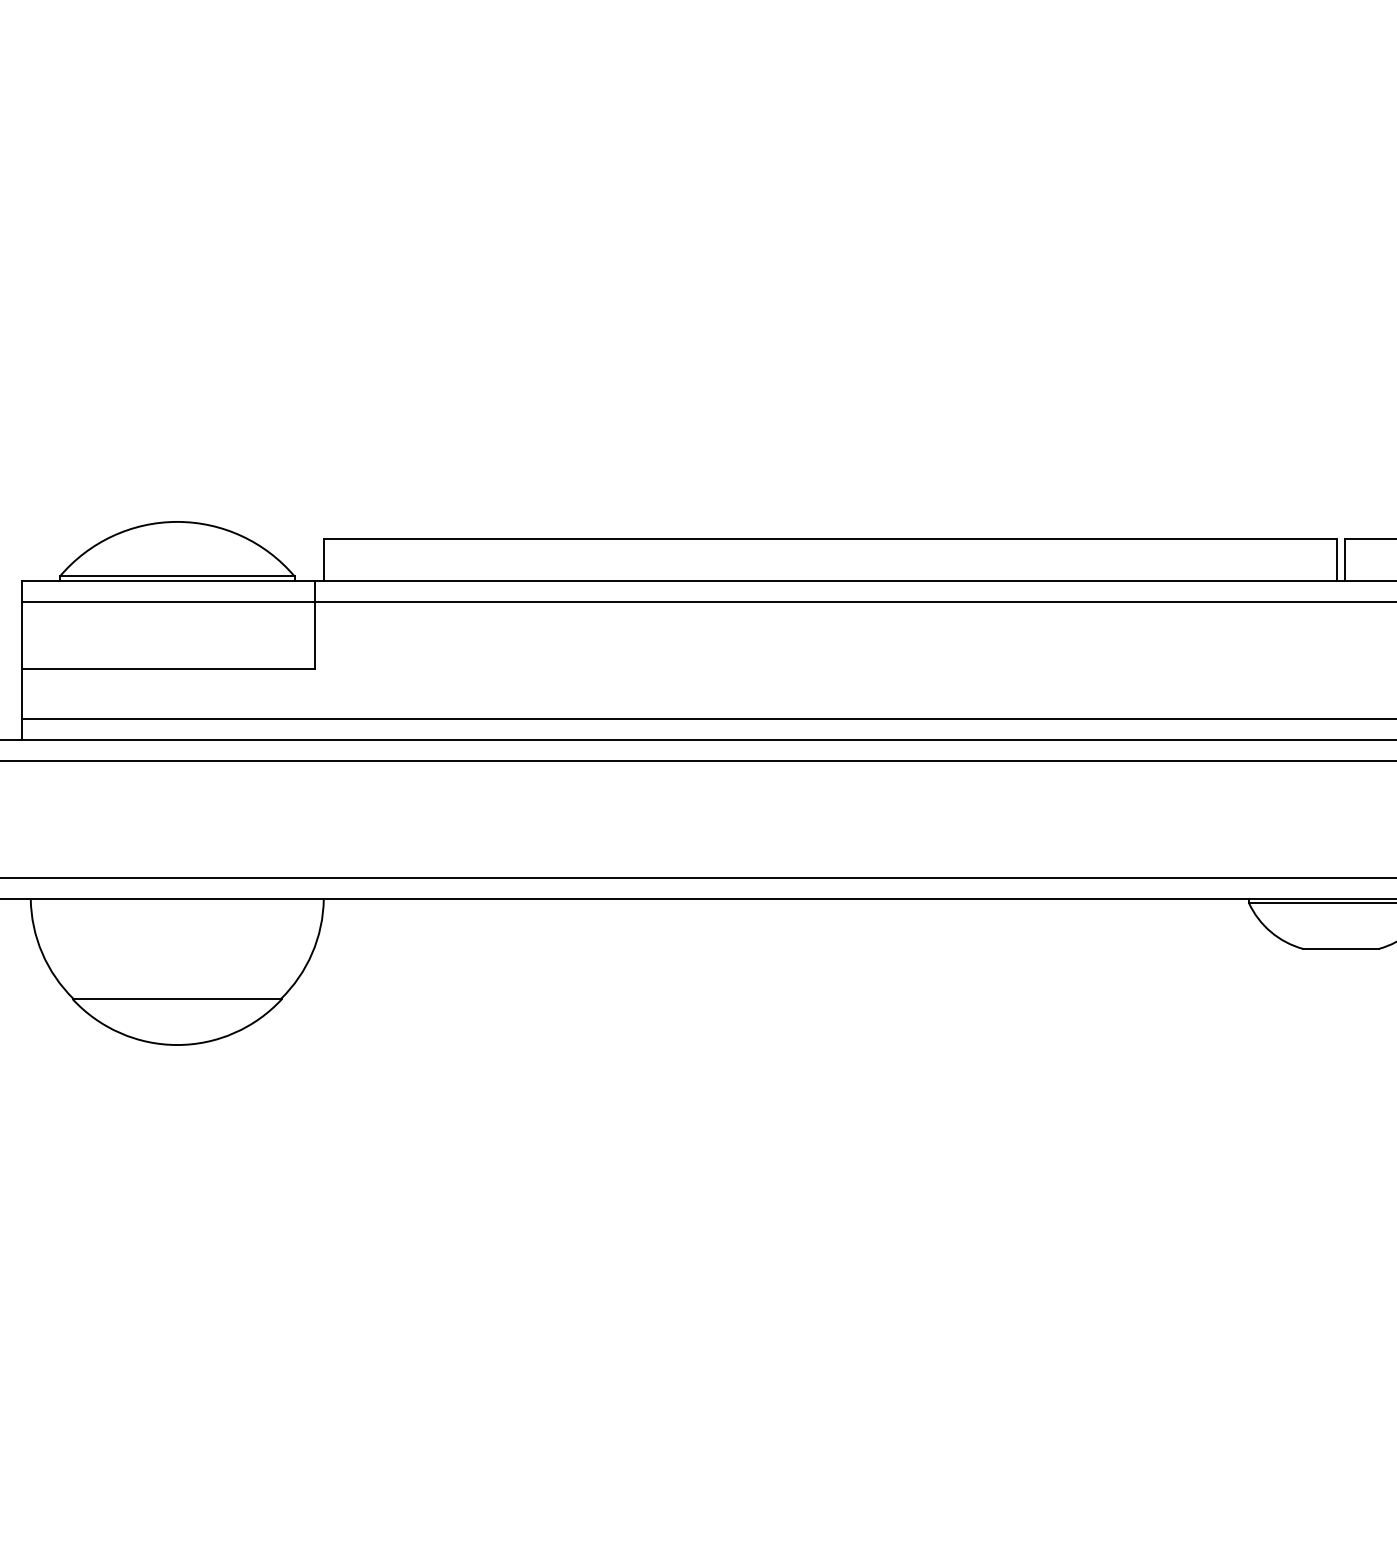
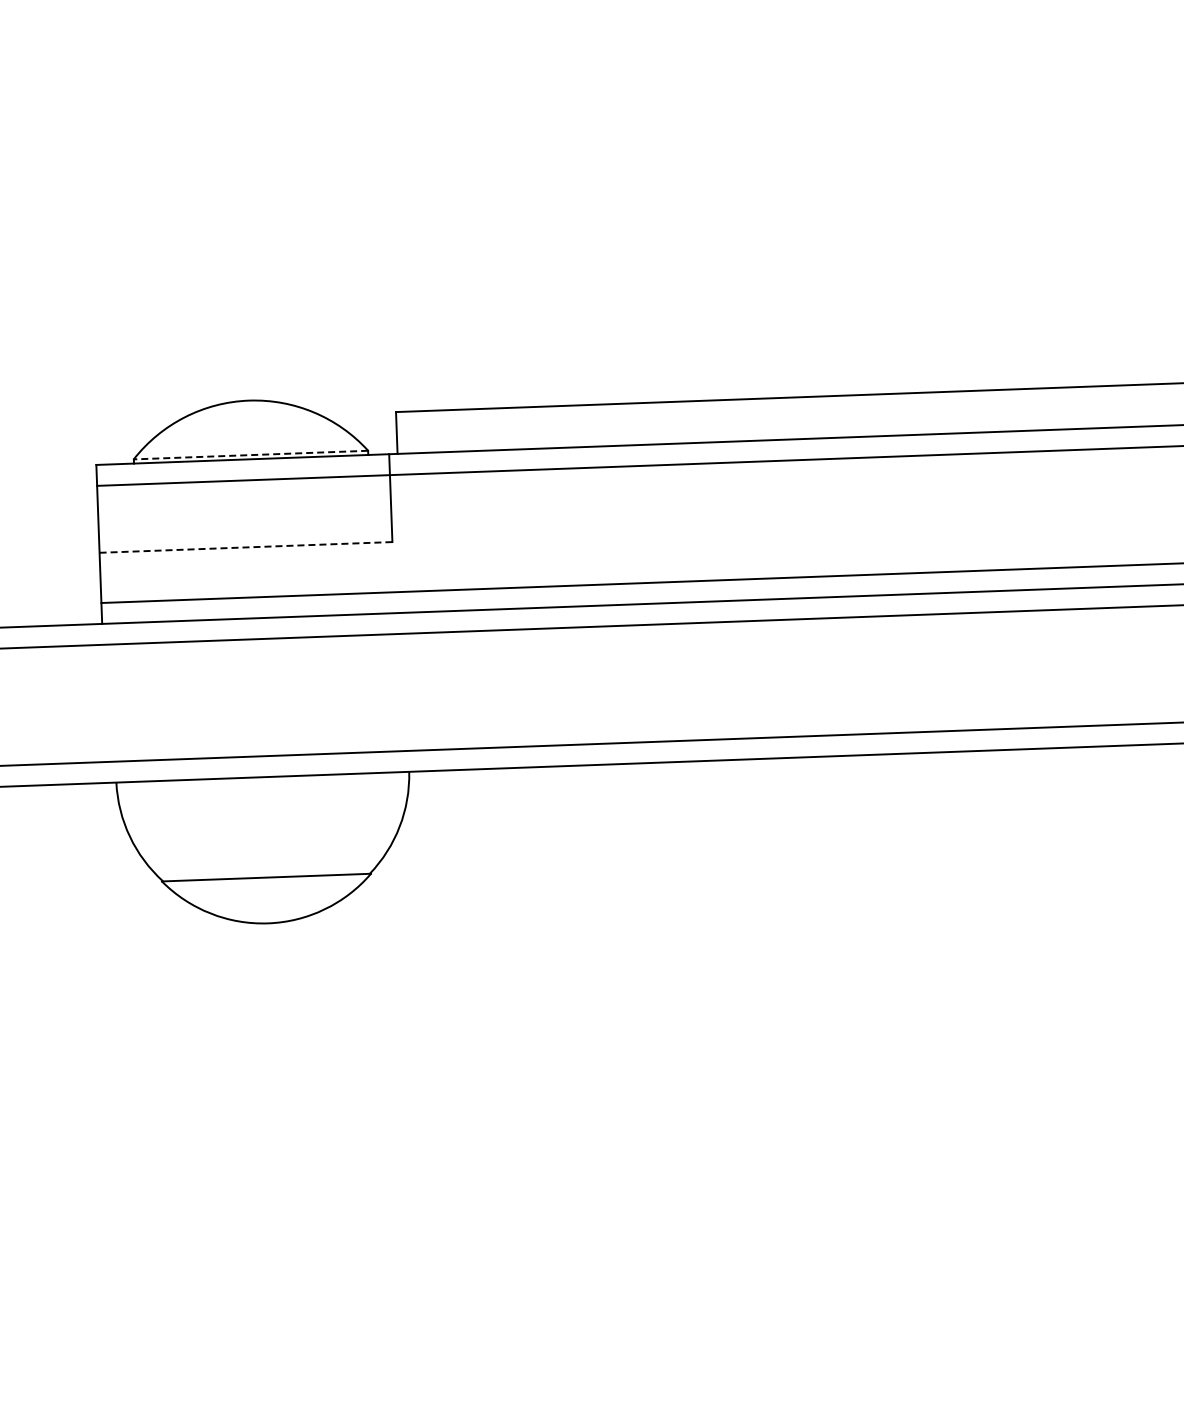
line: (176, 576) -> (250, 455), solid -> dashed
line: (168, 668) -> (245, 547), solid -> dashed

